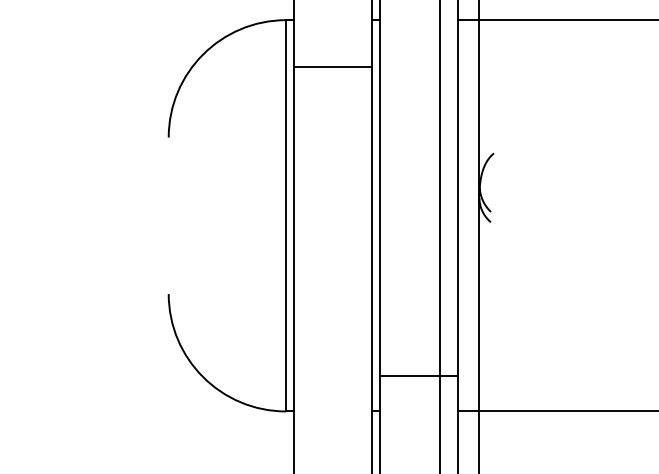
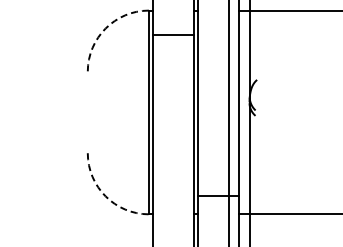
arc: (202, 54) -> (105, 28), solid -> dashed
arc: (202, 377) -> (105, 196), solid -> dashed

